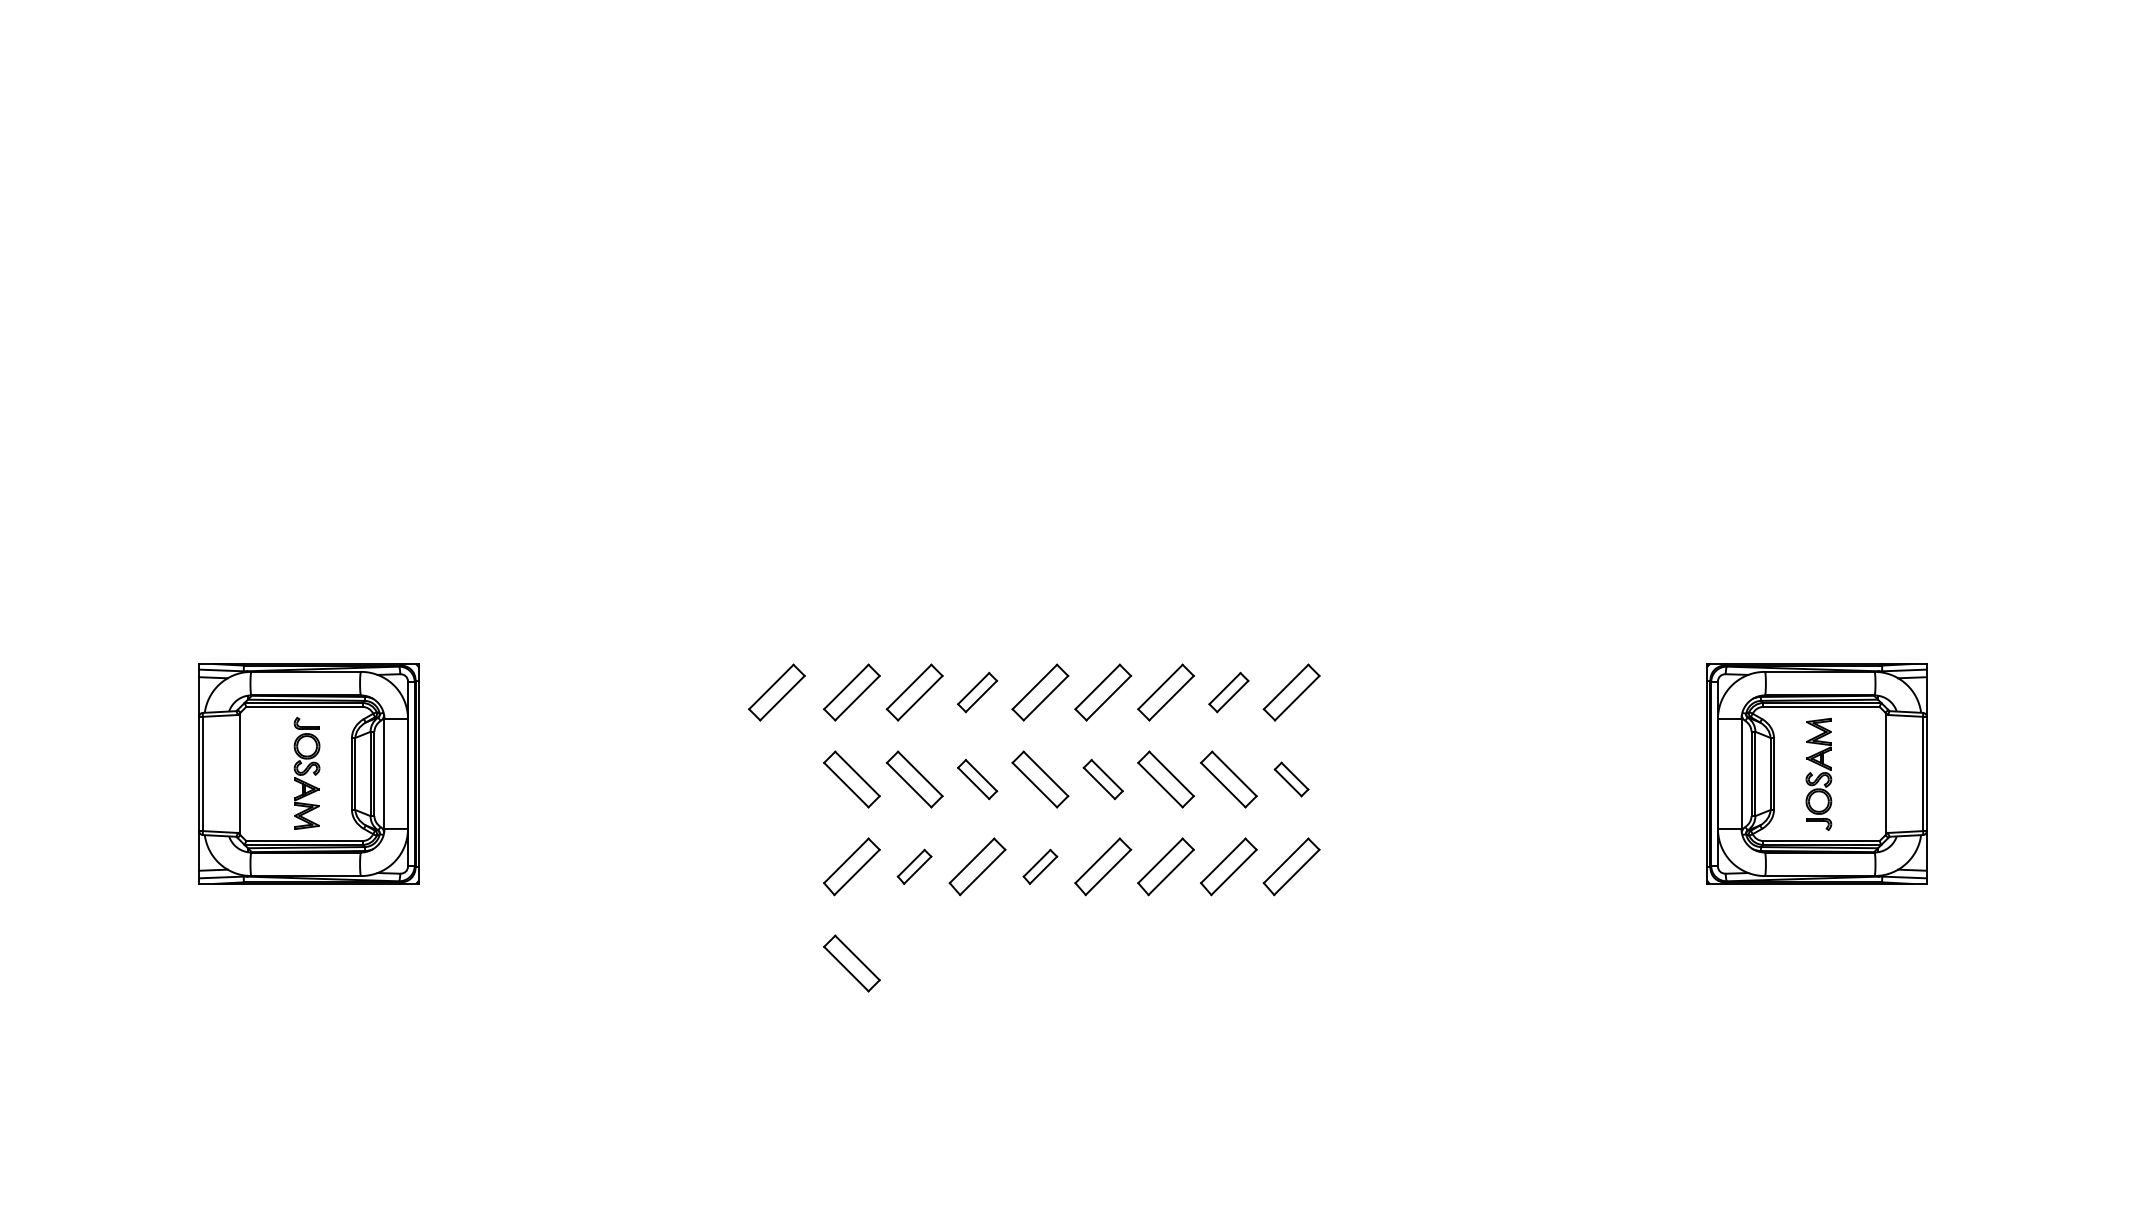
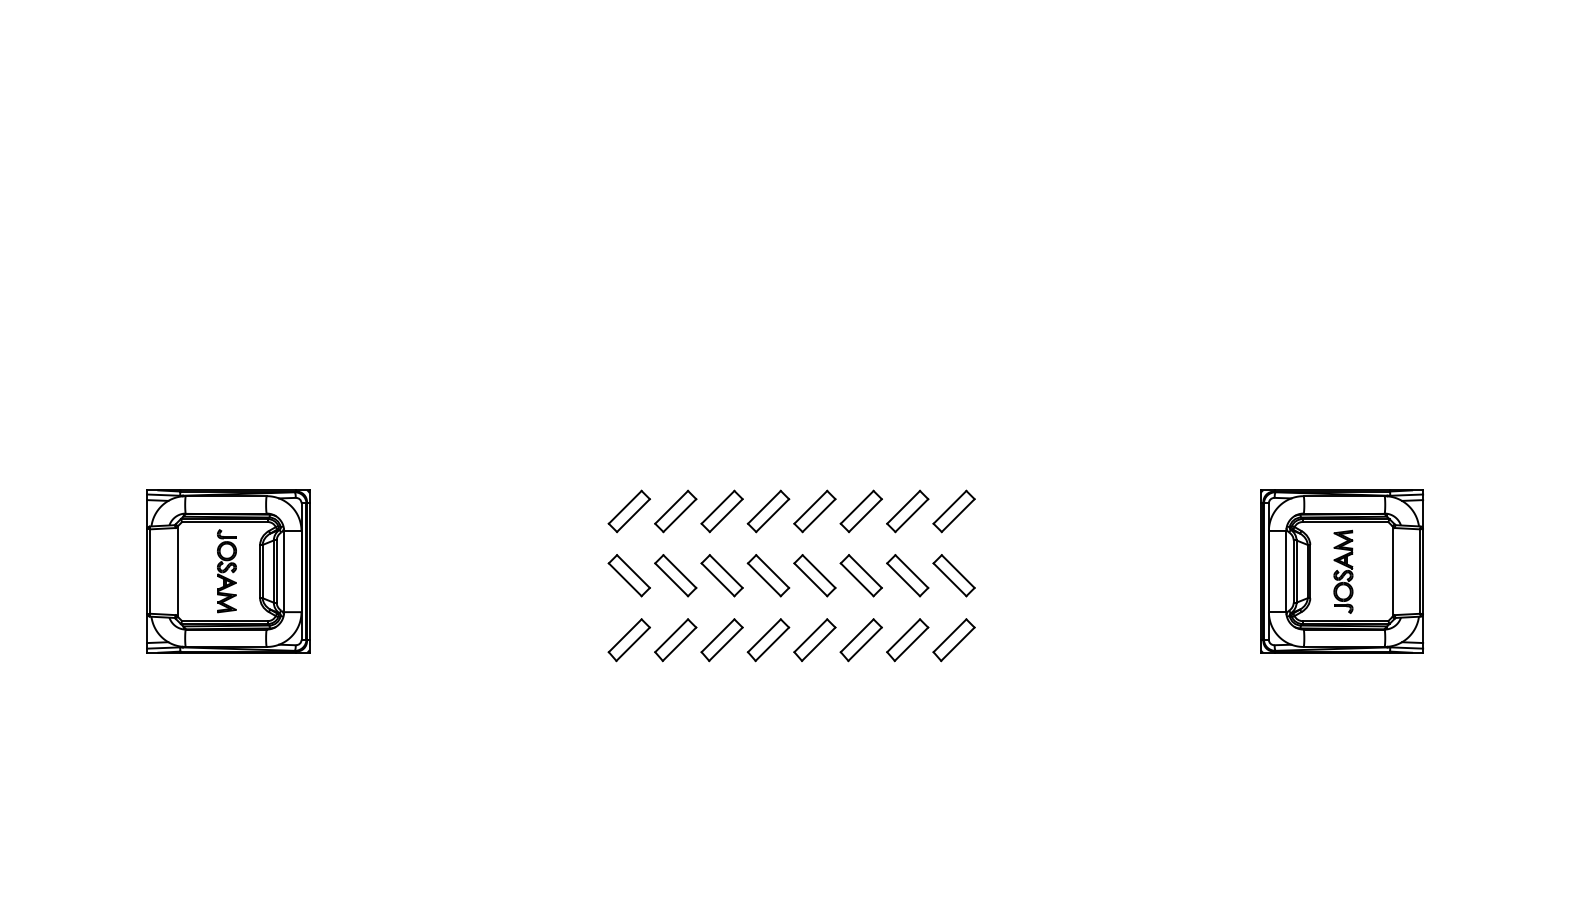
part: (776, 692) -> (573, 511), removed
part: (977, 692) -> (722, 511), size x1.43
part: (1228, 692) -> (907, 511), size x1.43
part: (977, 779) -> (722, 575), size x1.43
part: (1103, 779) -> (815, 575), size x1.43
part: (1291, 779) -> (953, 575), size x1.67
part: (914, 866) -> (675, 639), size x1.67
part: (1040, 866) -> (768, 639), size x1.67
part: (851, 963) -> (629, 711), removed

